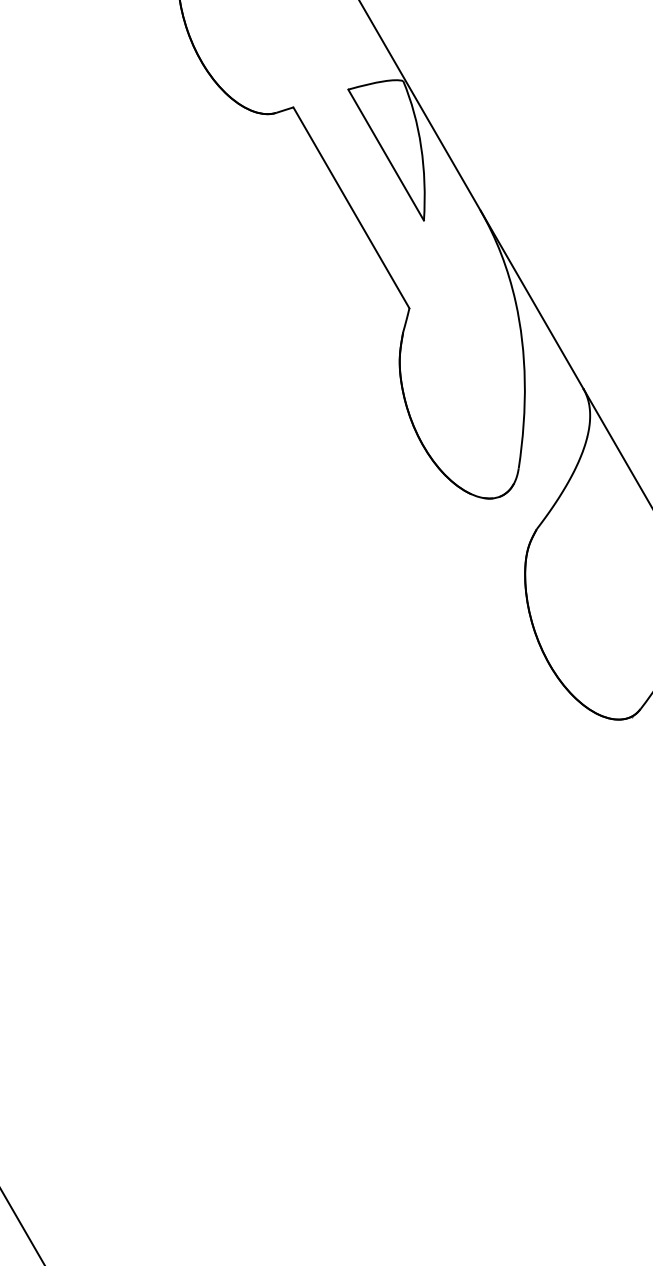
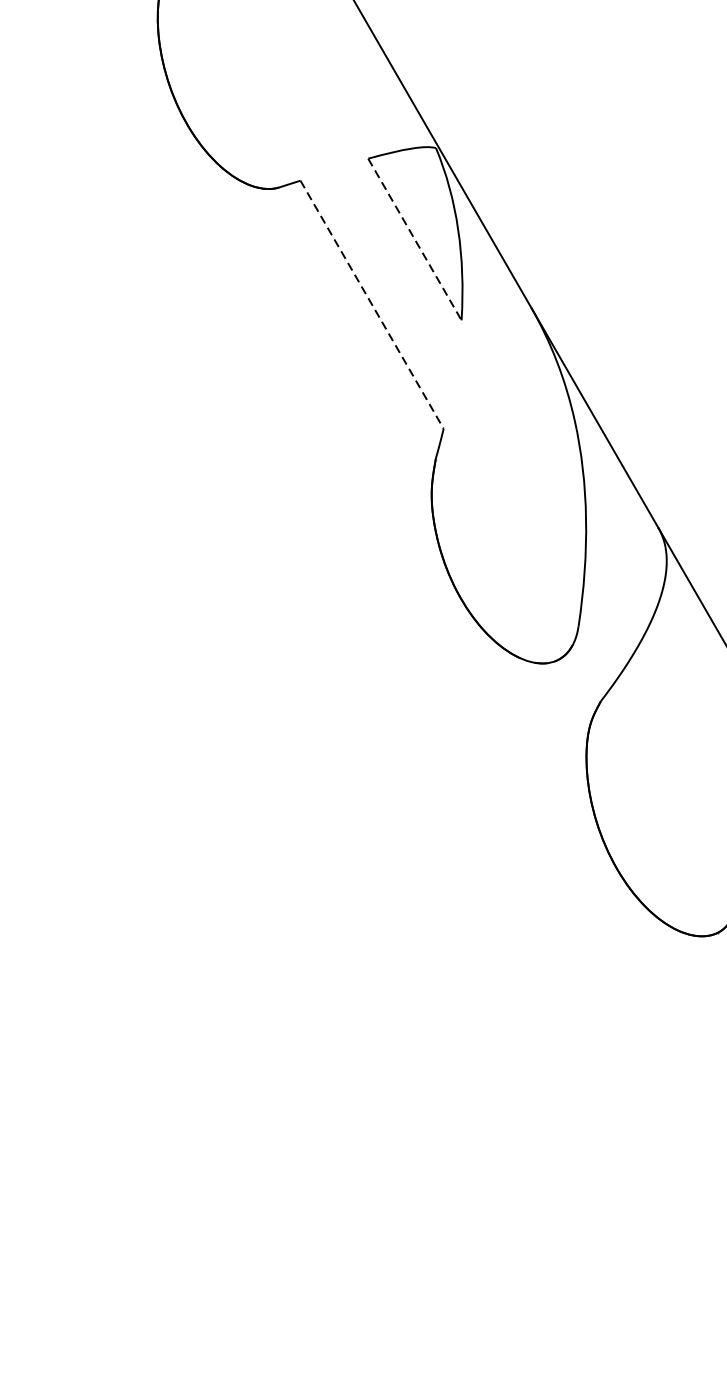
line: (386, 155) -> (415, 240), solid -> dashed
line: (351, 208) -> (372, 305), solid -> dashed

